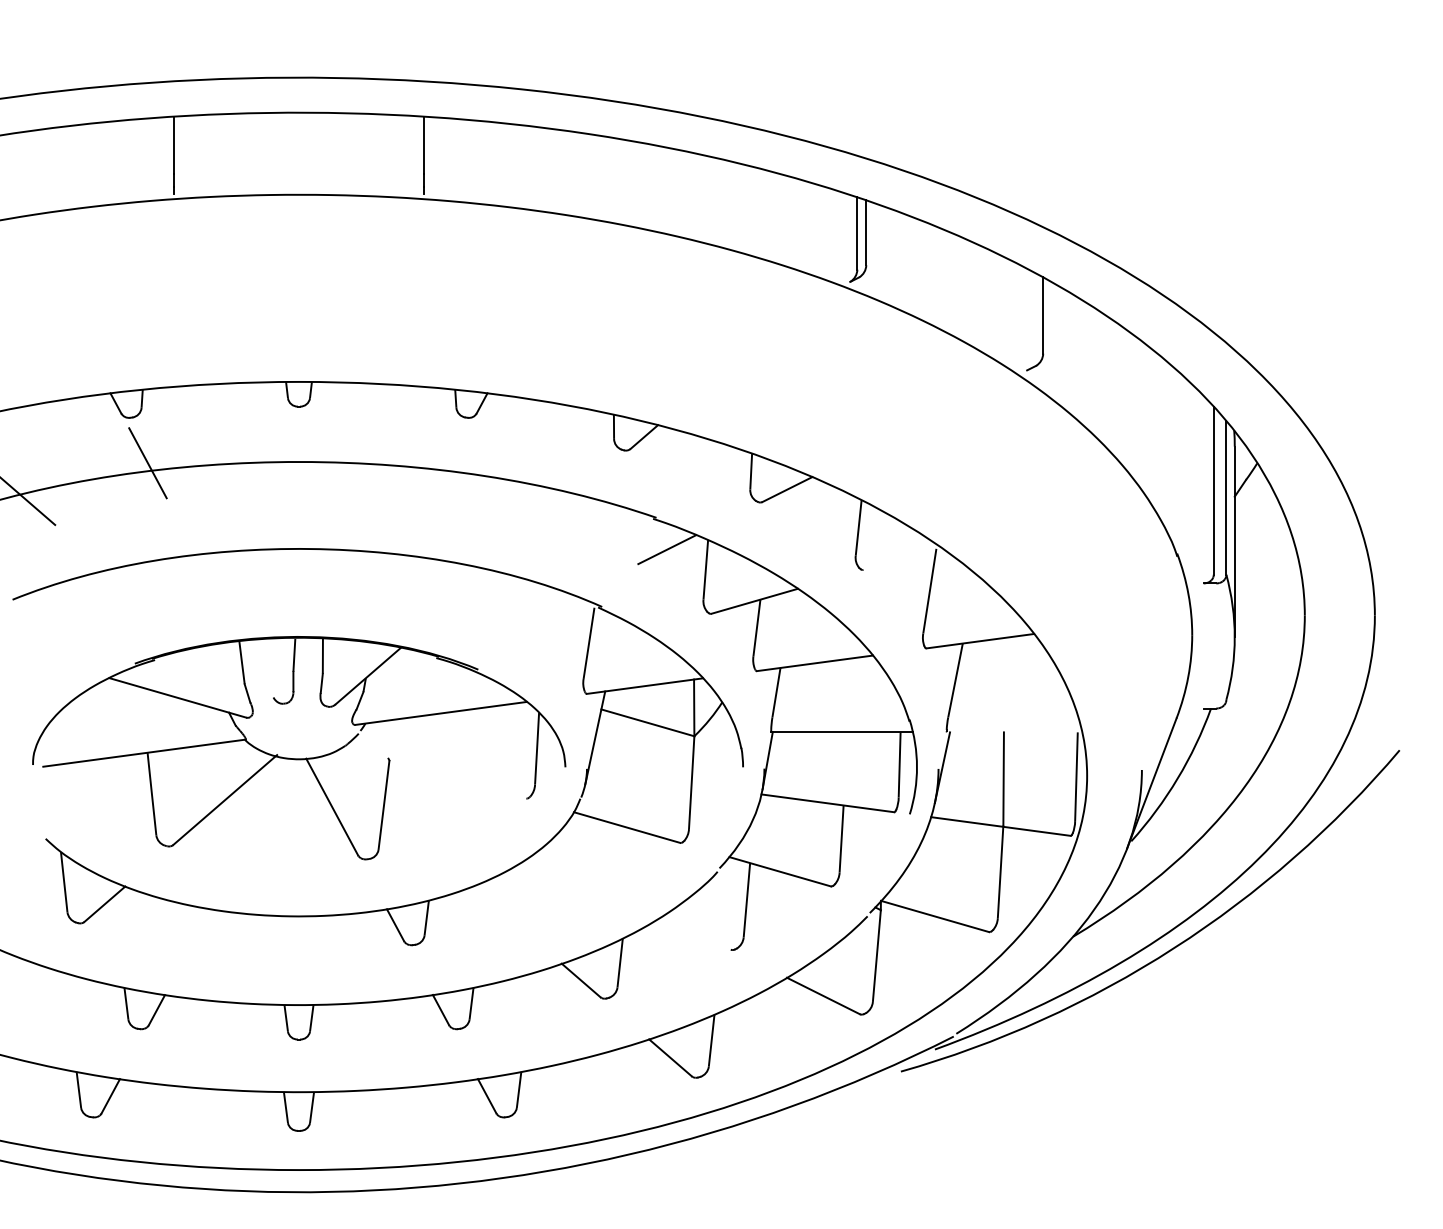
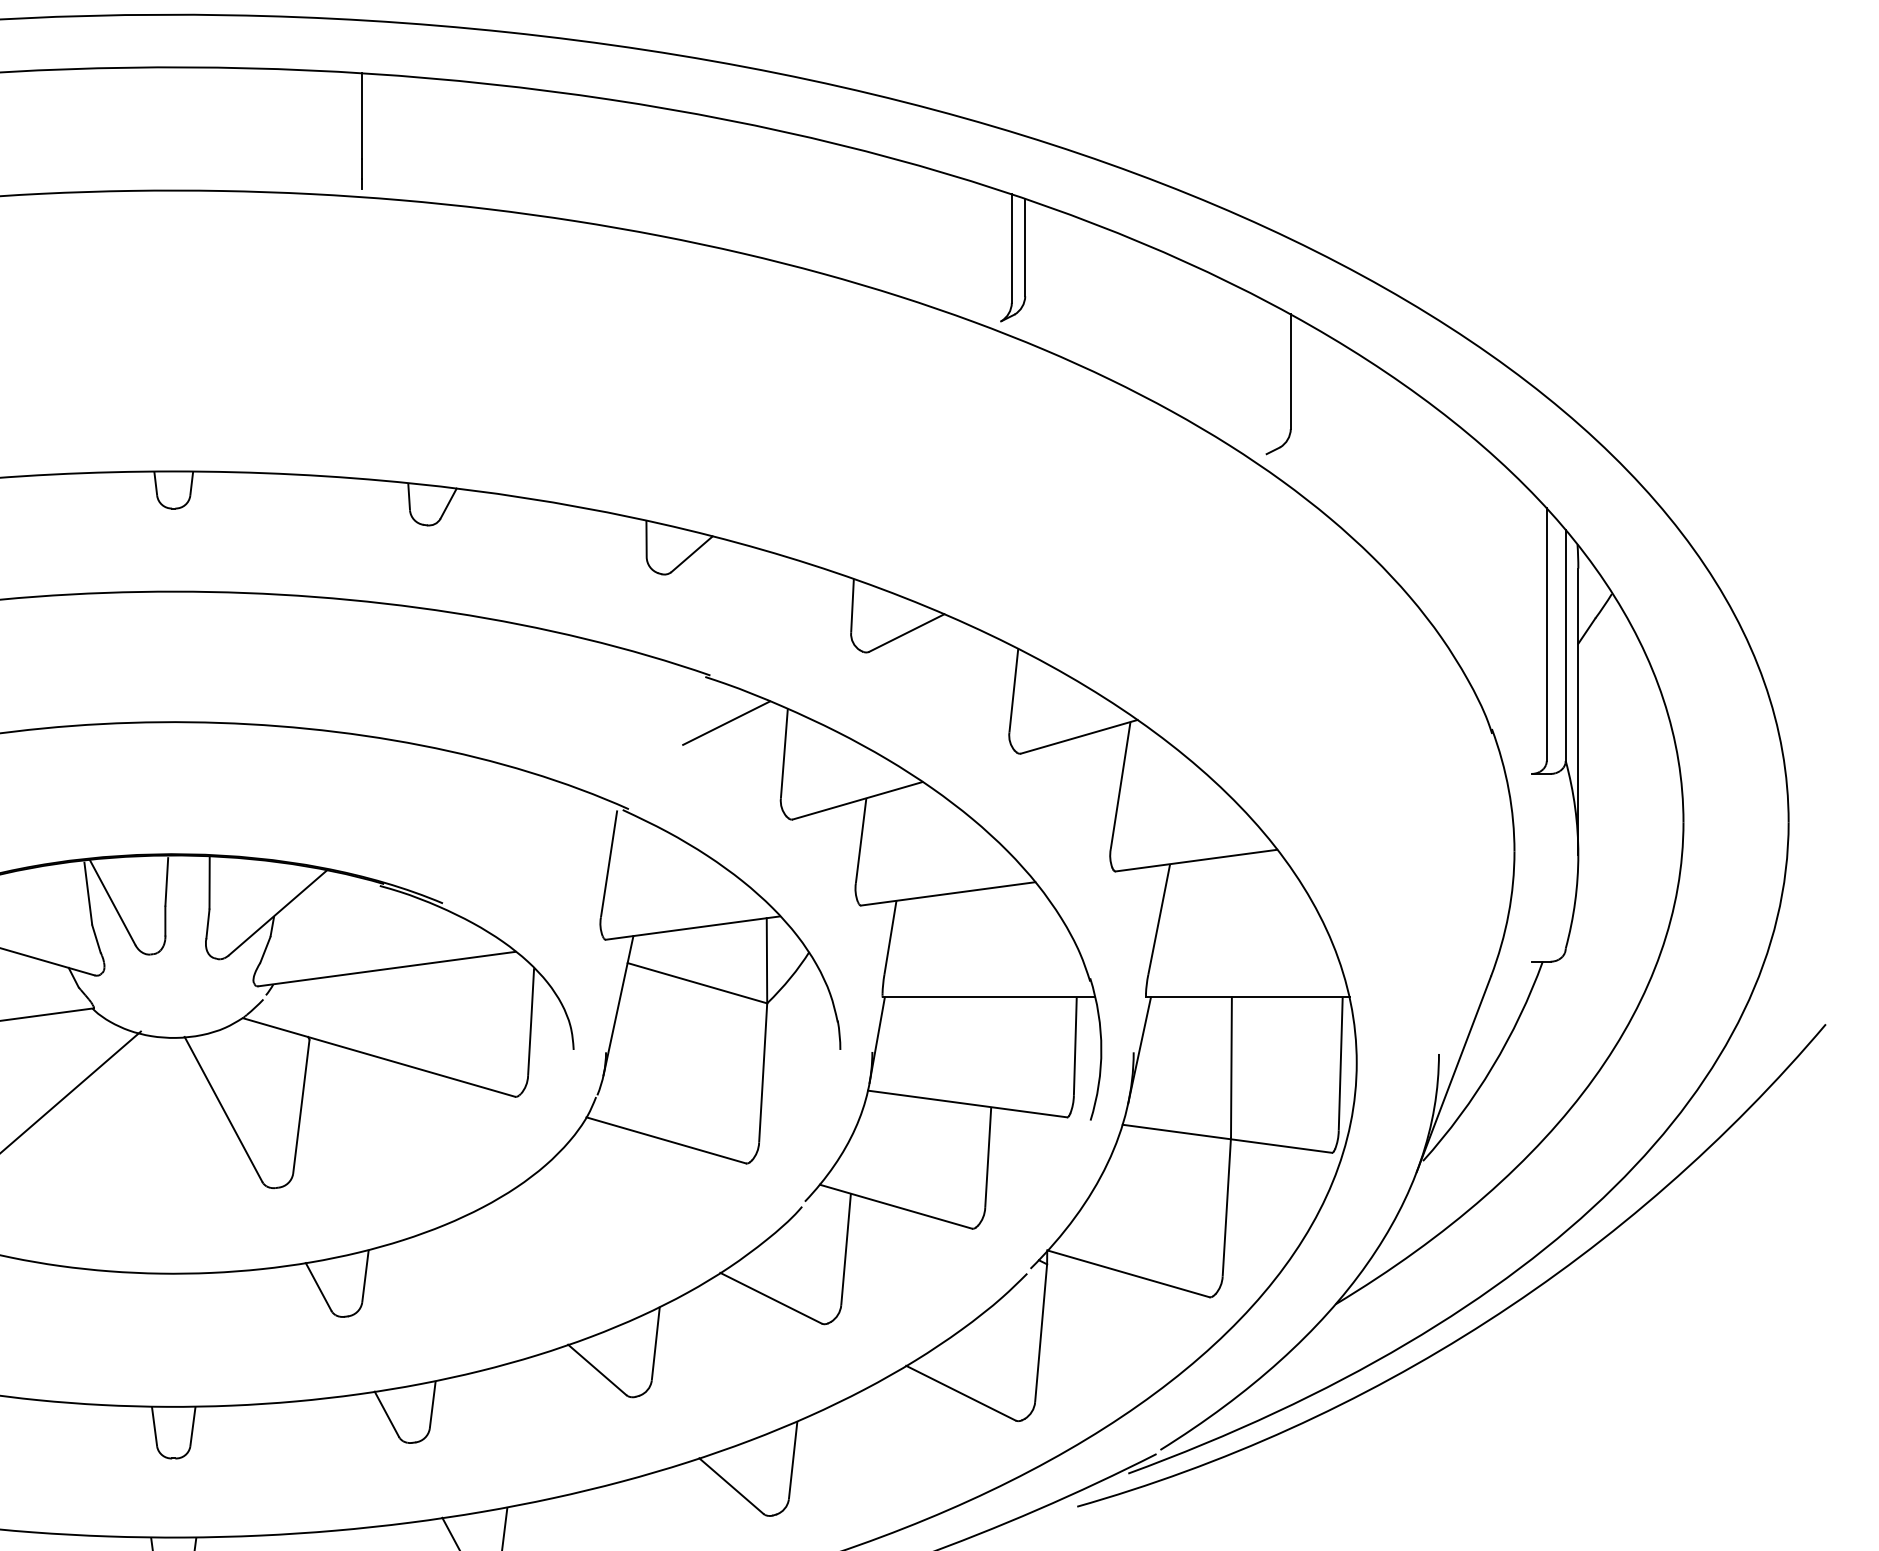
line: (902, 558) -> (1079, 736), added
line: (258, 668) -> (112, 901), added
line: (1014, 732) -> (1247, 997), added
line: (435, 772) -> (378, 1057), added
line: (696, 932) -> (770, 1297), added

